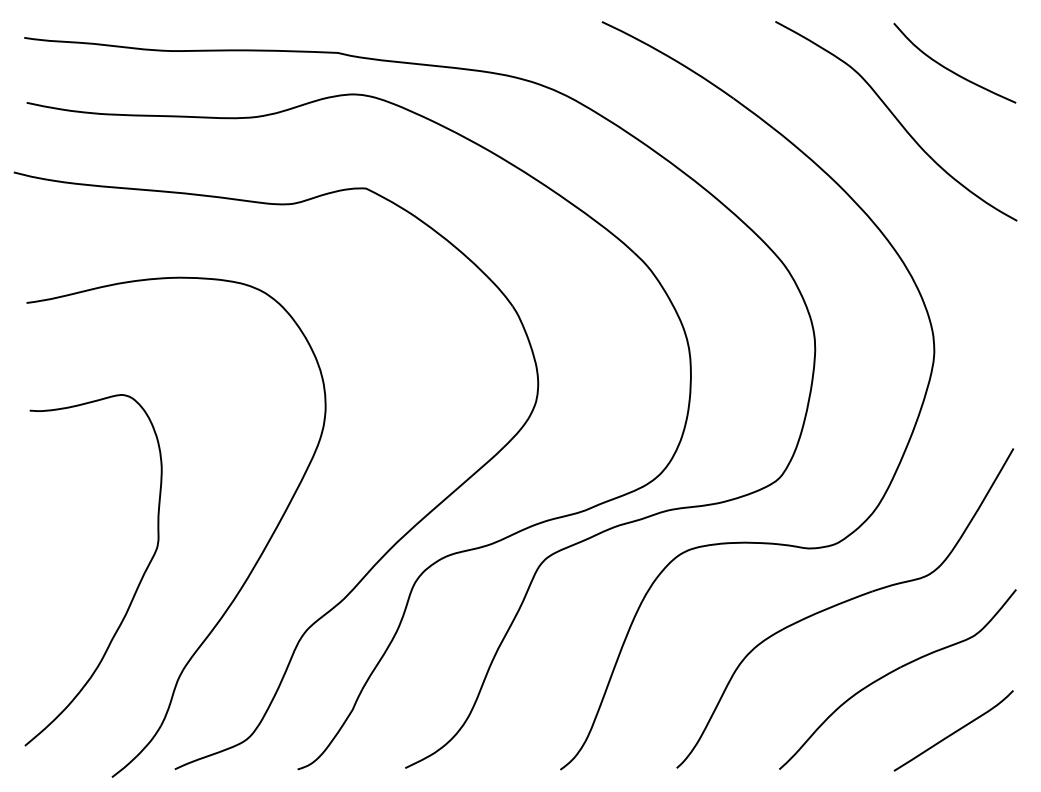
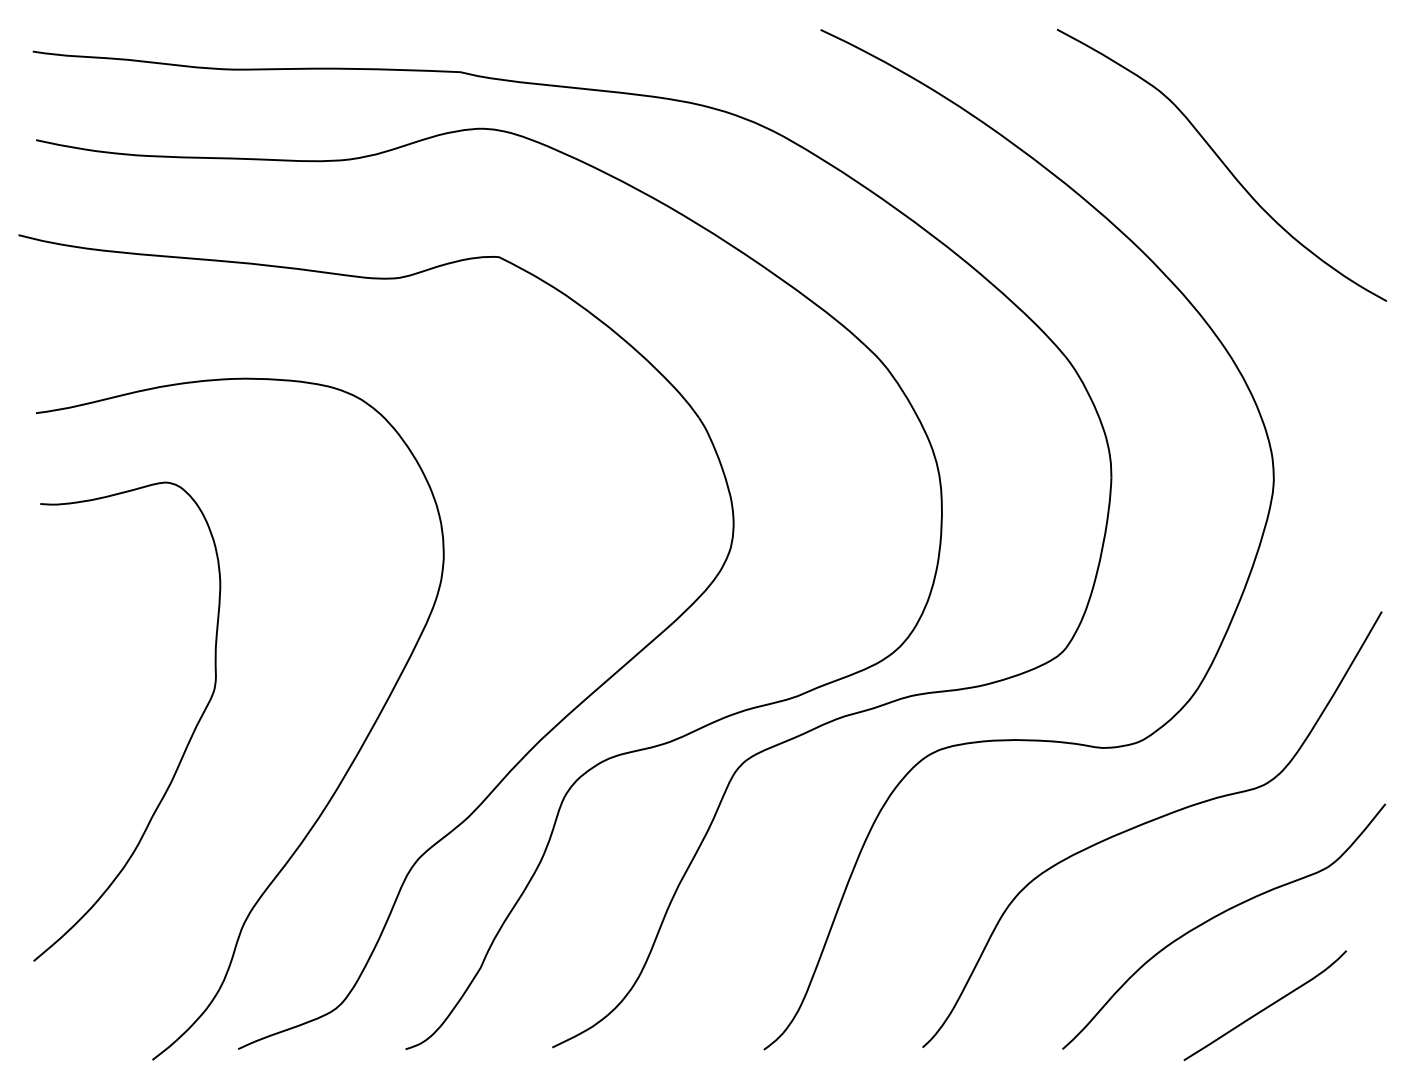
curve: (950, 70) -> (1296, 95), removed
curve: (135, 590) -> (184, 749), moved
curve: (954, 731) -> (1266, 1006), moved

